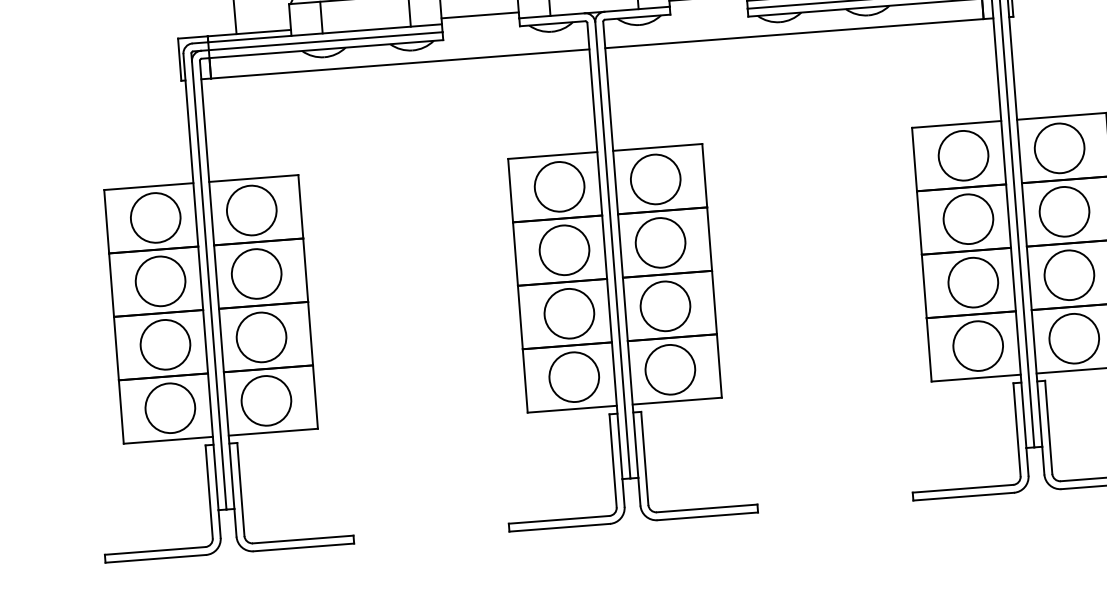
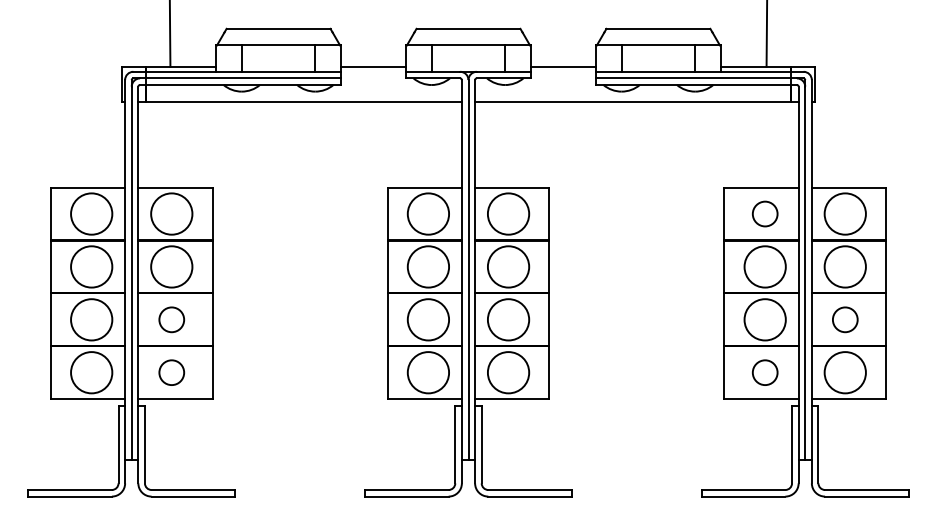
circle: (962, 155) -> (764, 213), size x0.6
circle: (1068, 274) -> (844, 319), size x0.6
circle: (261, 337) -> (171, 319), size x0.6
circle: (977, 345) -> (764, 372), size x0.6
circle: (266, 400) -> (171, 372), size x0.6

